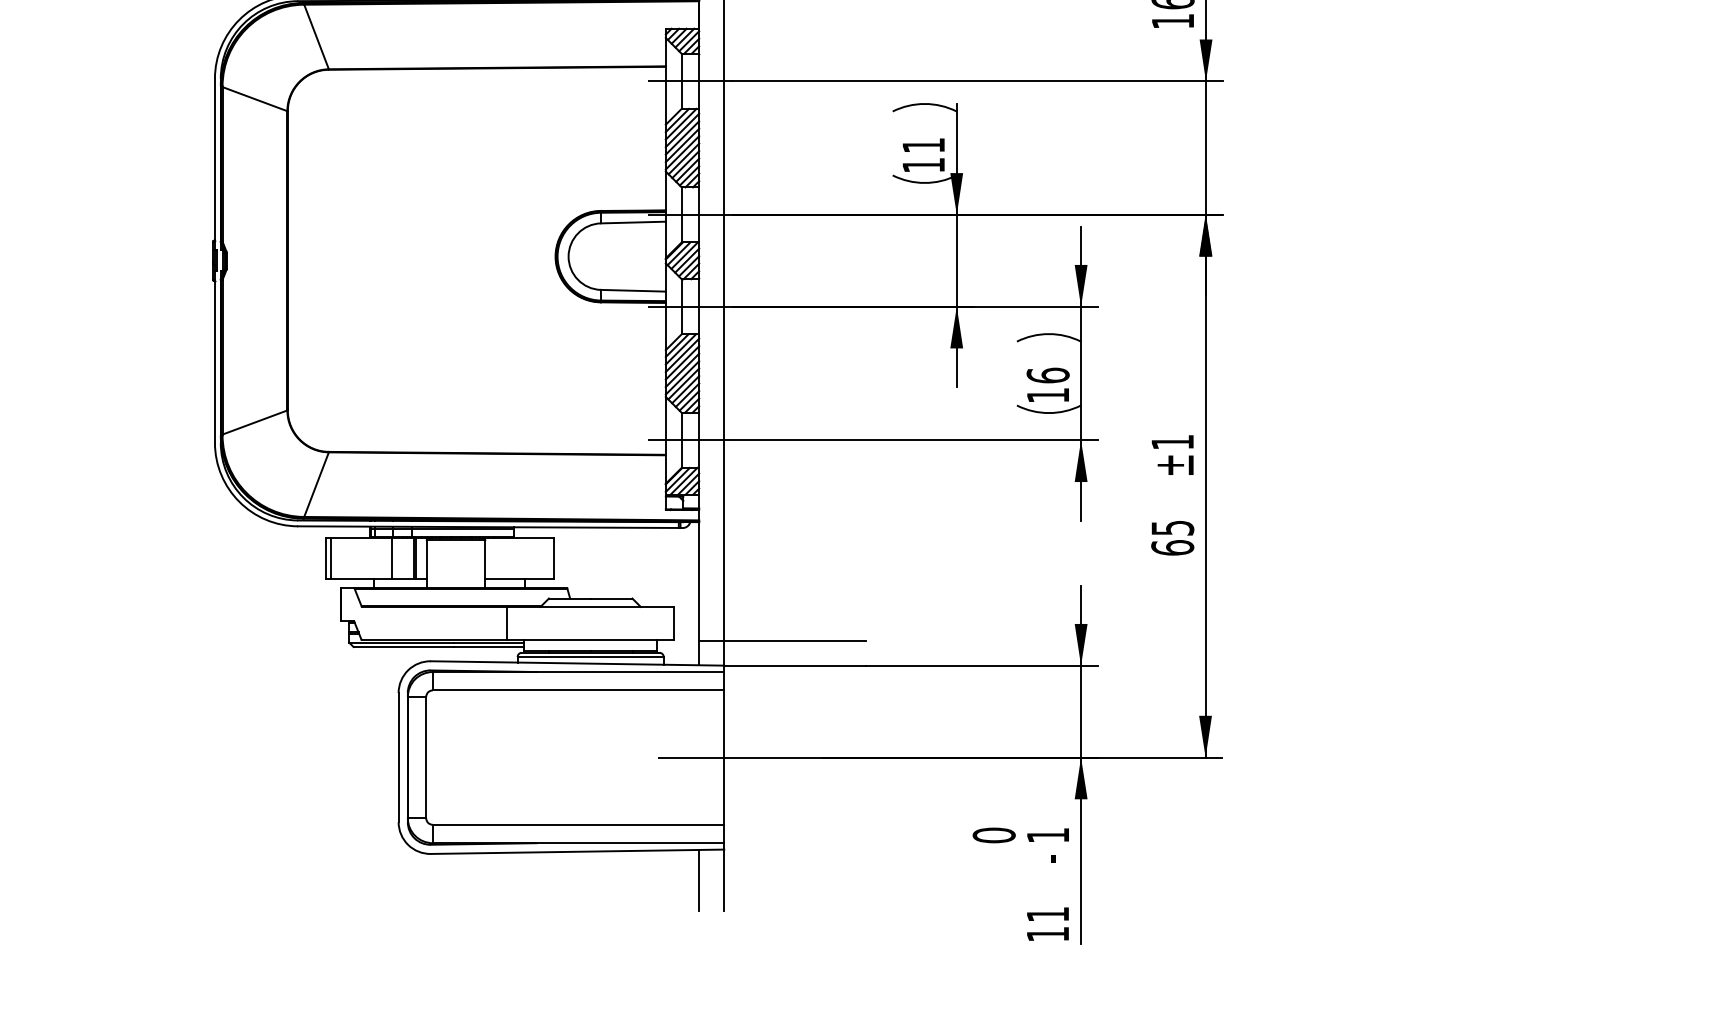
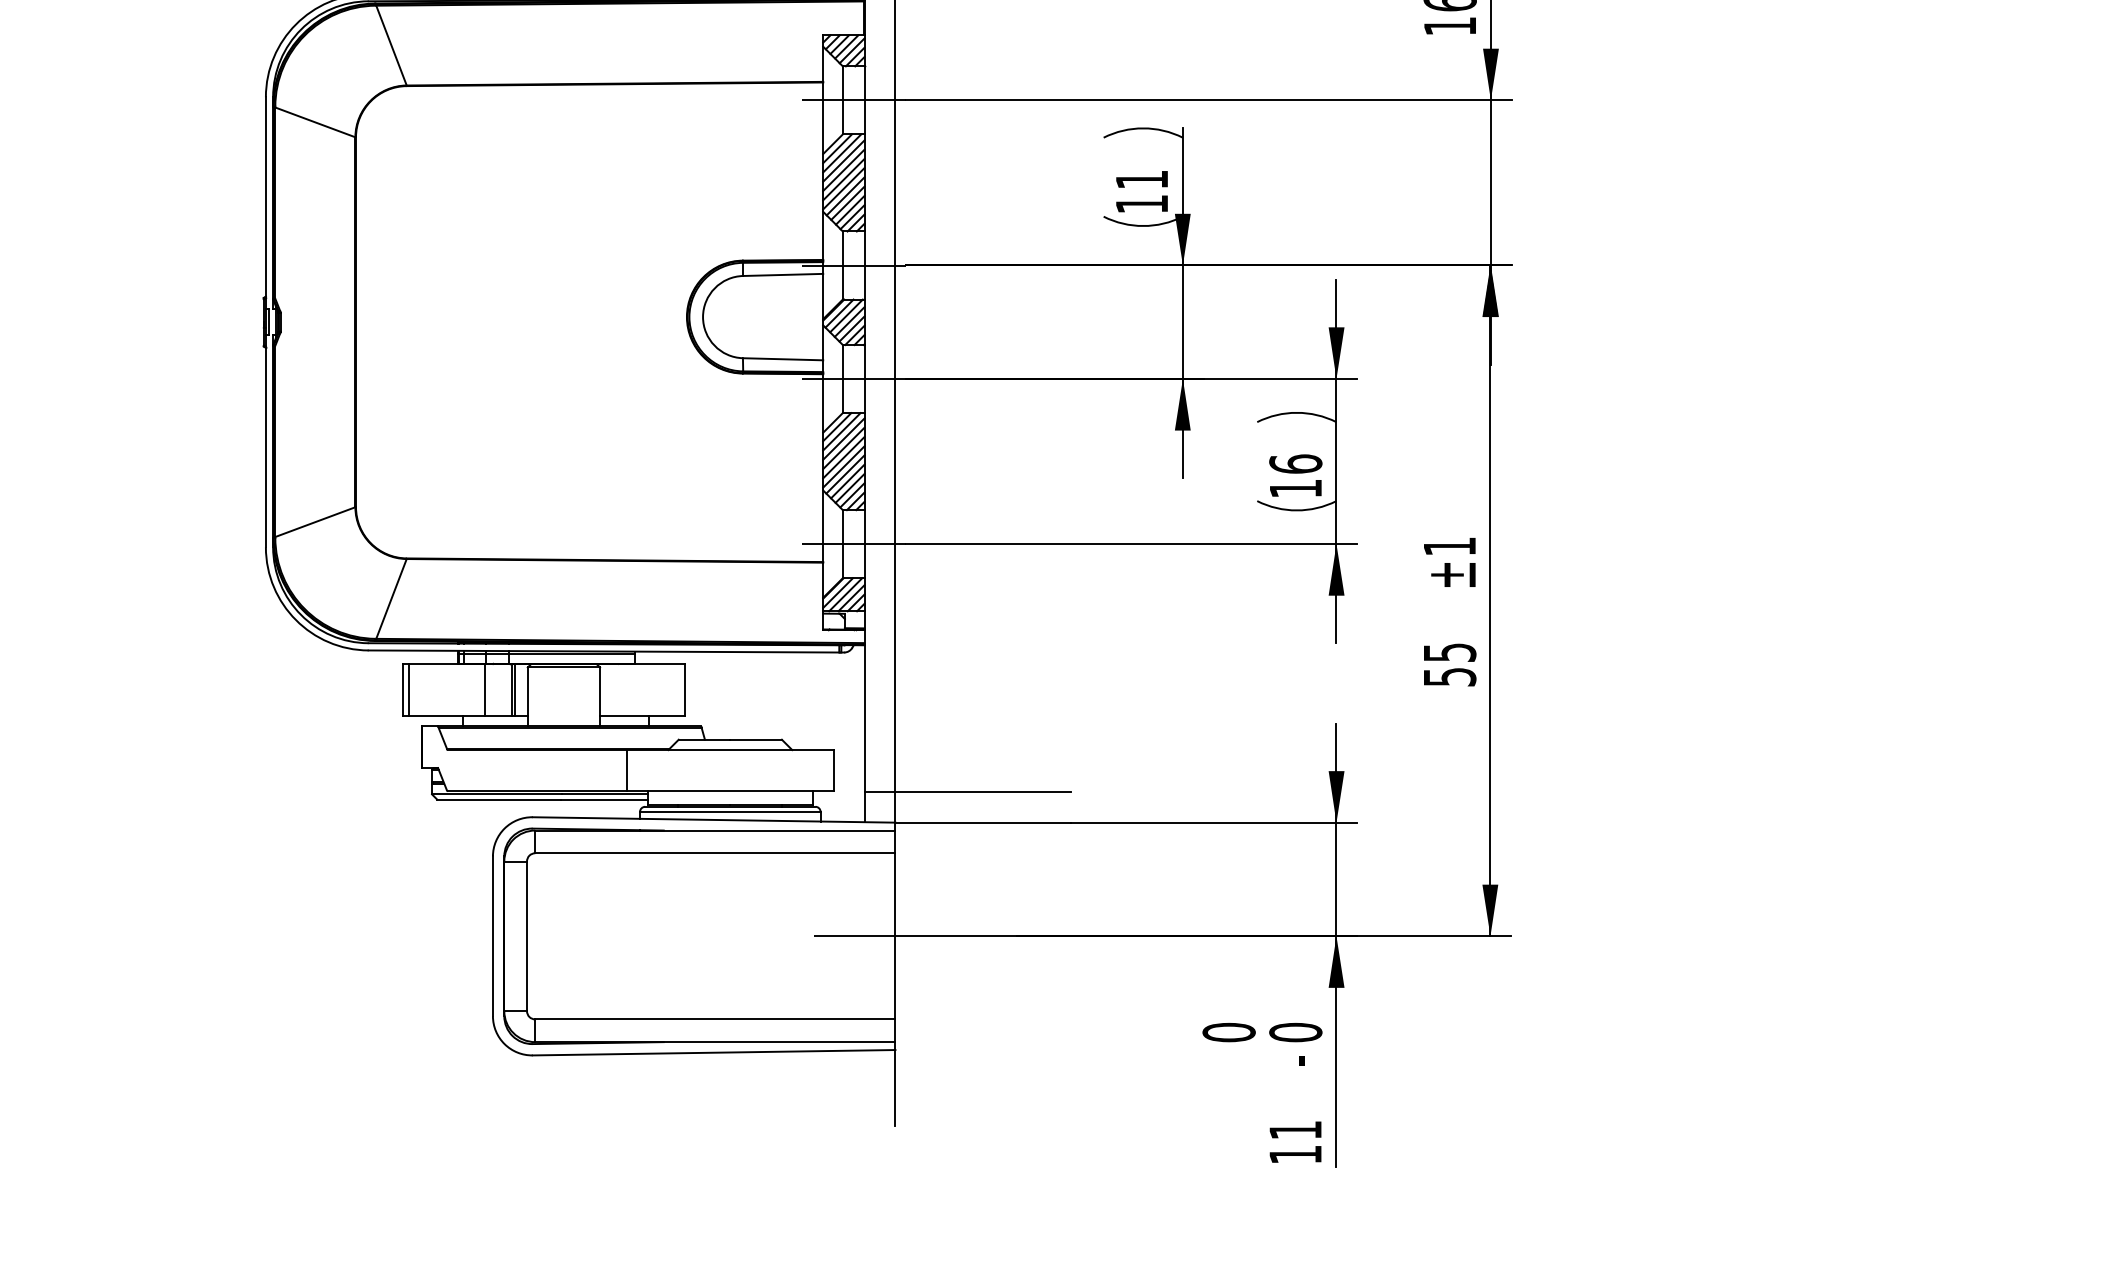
text: (1172, 547) -> (1449, 676), 65 -> 55
text: (1047, 835) -> (1295, 1032), 1 -> 0
line: (699, 879) -> (864, 1087), removed

